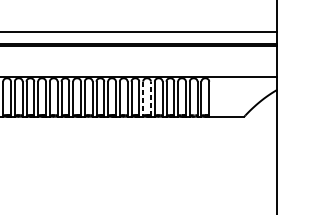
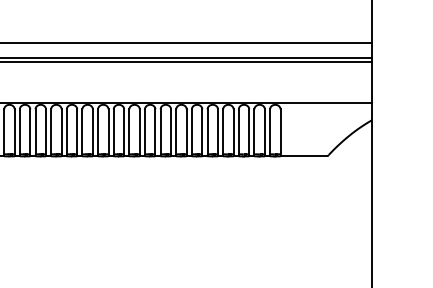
line: (151, 98) -> (202, 132), dashed -> solid
line: (142, 99) -> (191, 133), dashed -> solid

